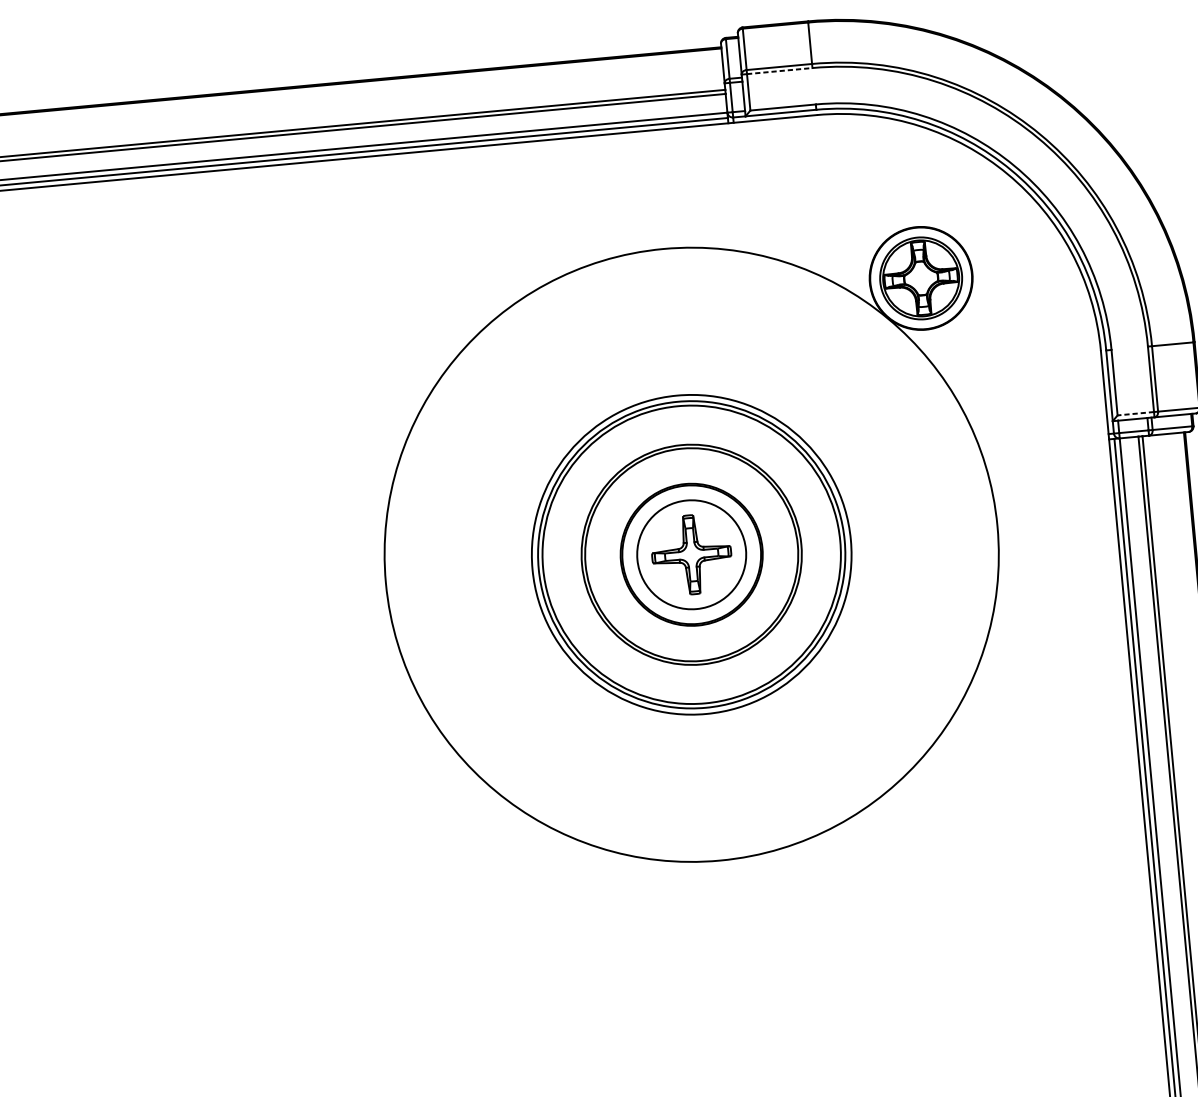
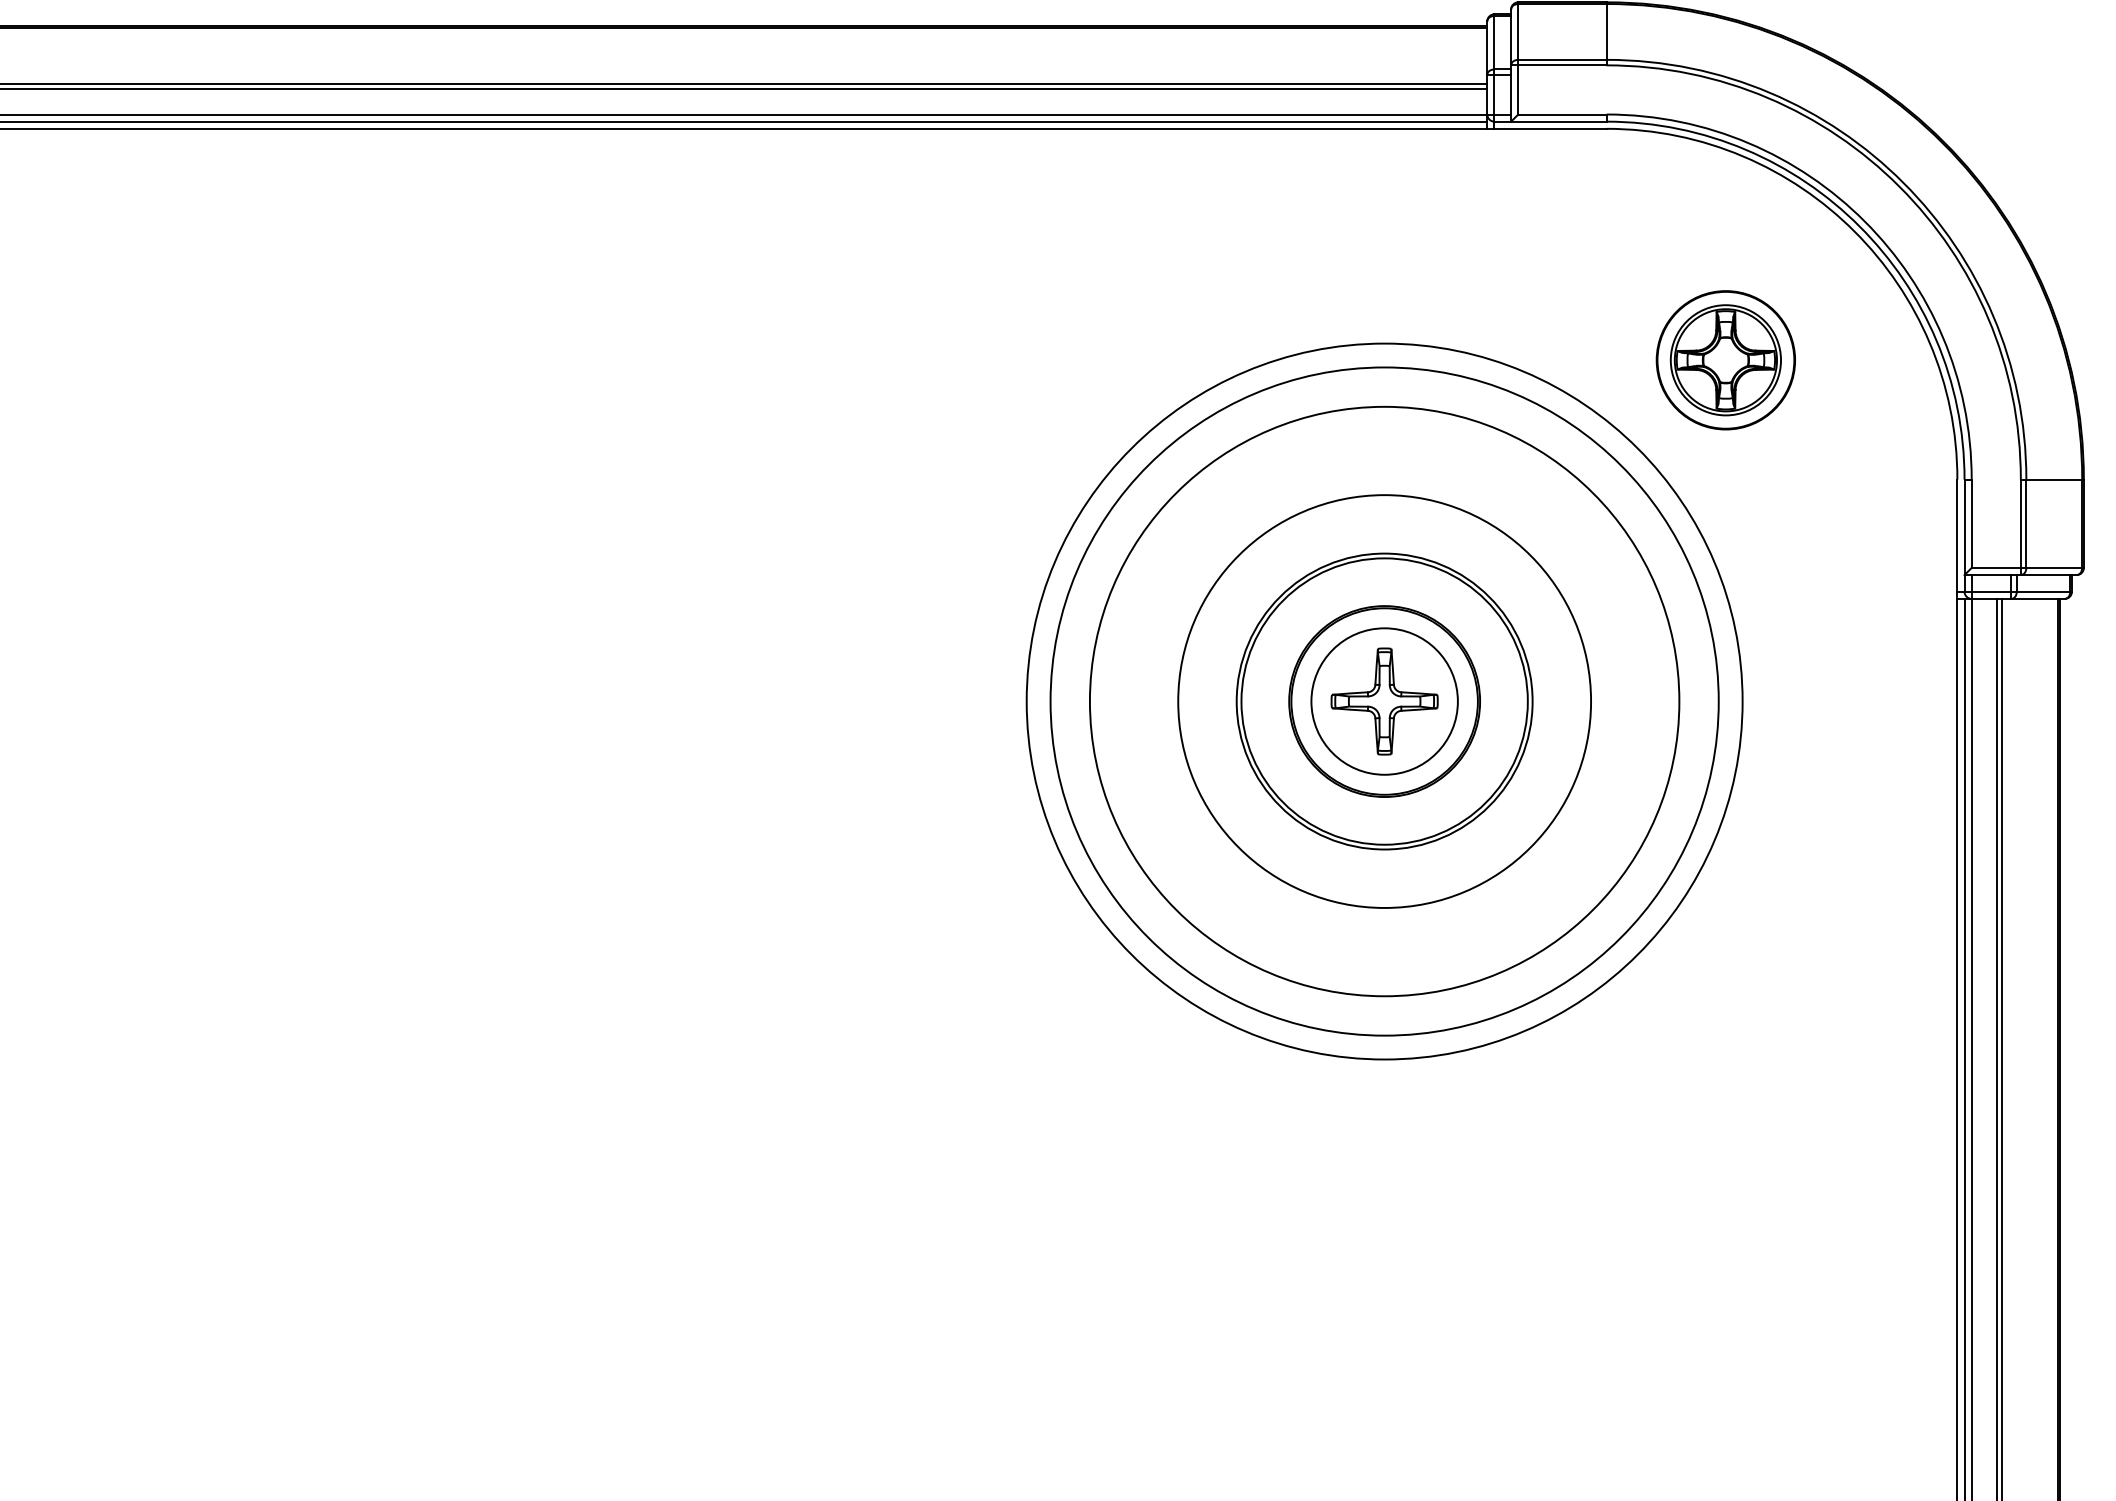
line: (779, 71) -> (1562, 65), dashed -> solid
line: (1135, 413) -> (1996, 567), dashed -> solid
circle: (691, 554) -> (1384, 701), size x0.71
circle: (691, 554) -> (1384, 701), size x1.67
circle: (691, 554) -> (1384, 701), size x1.67

